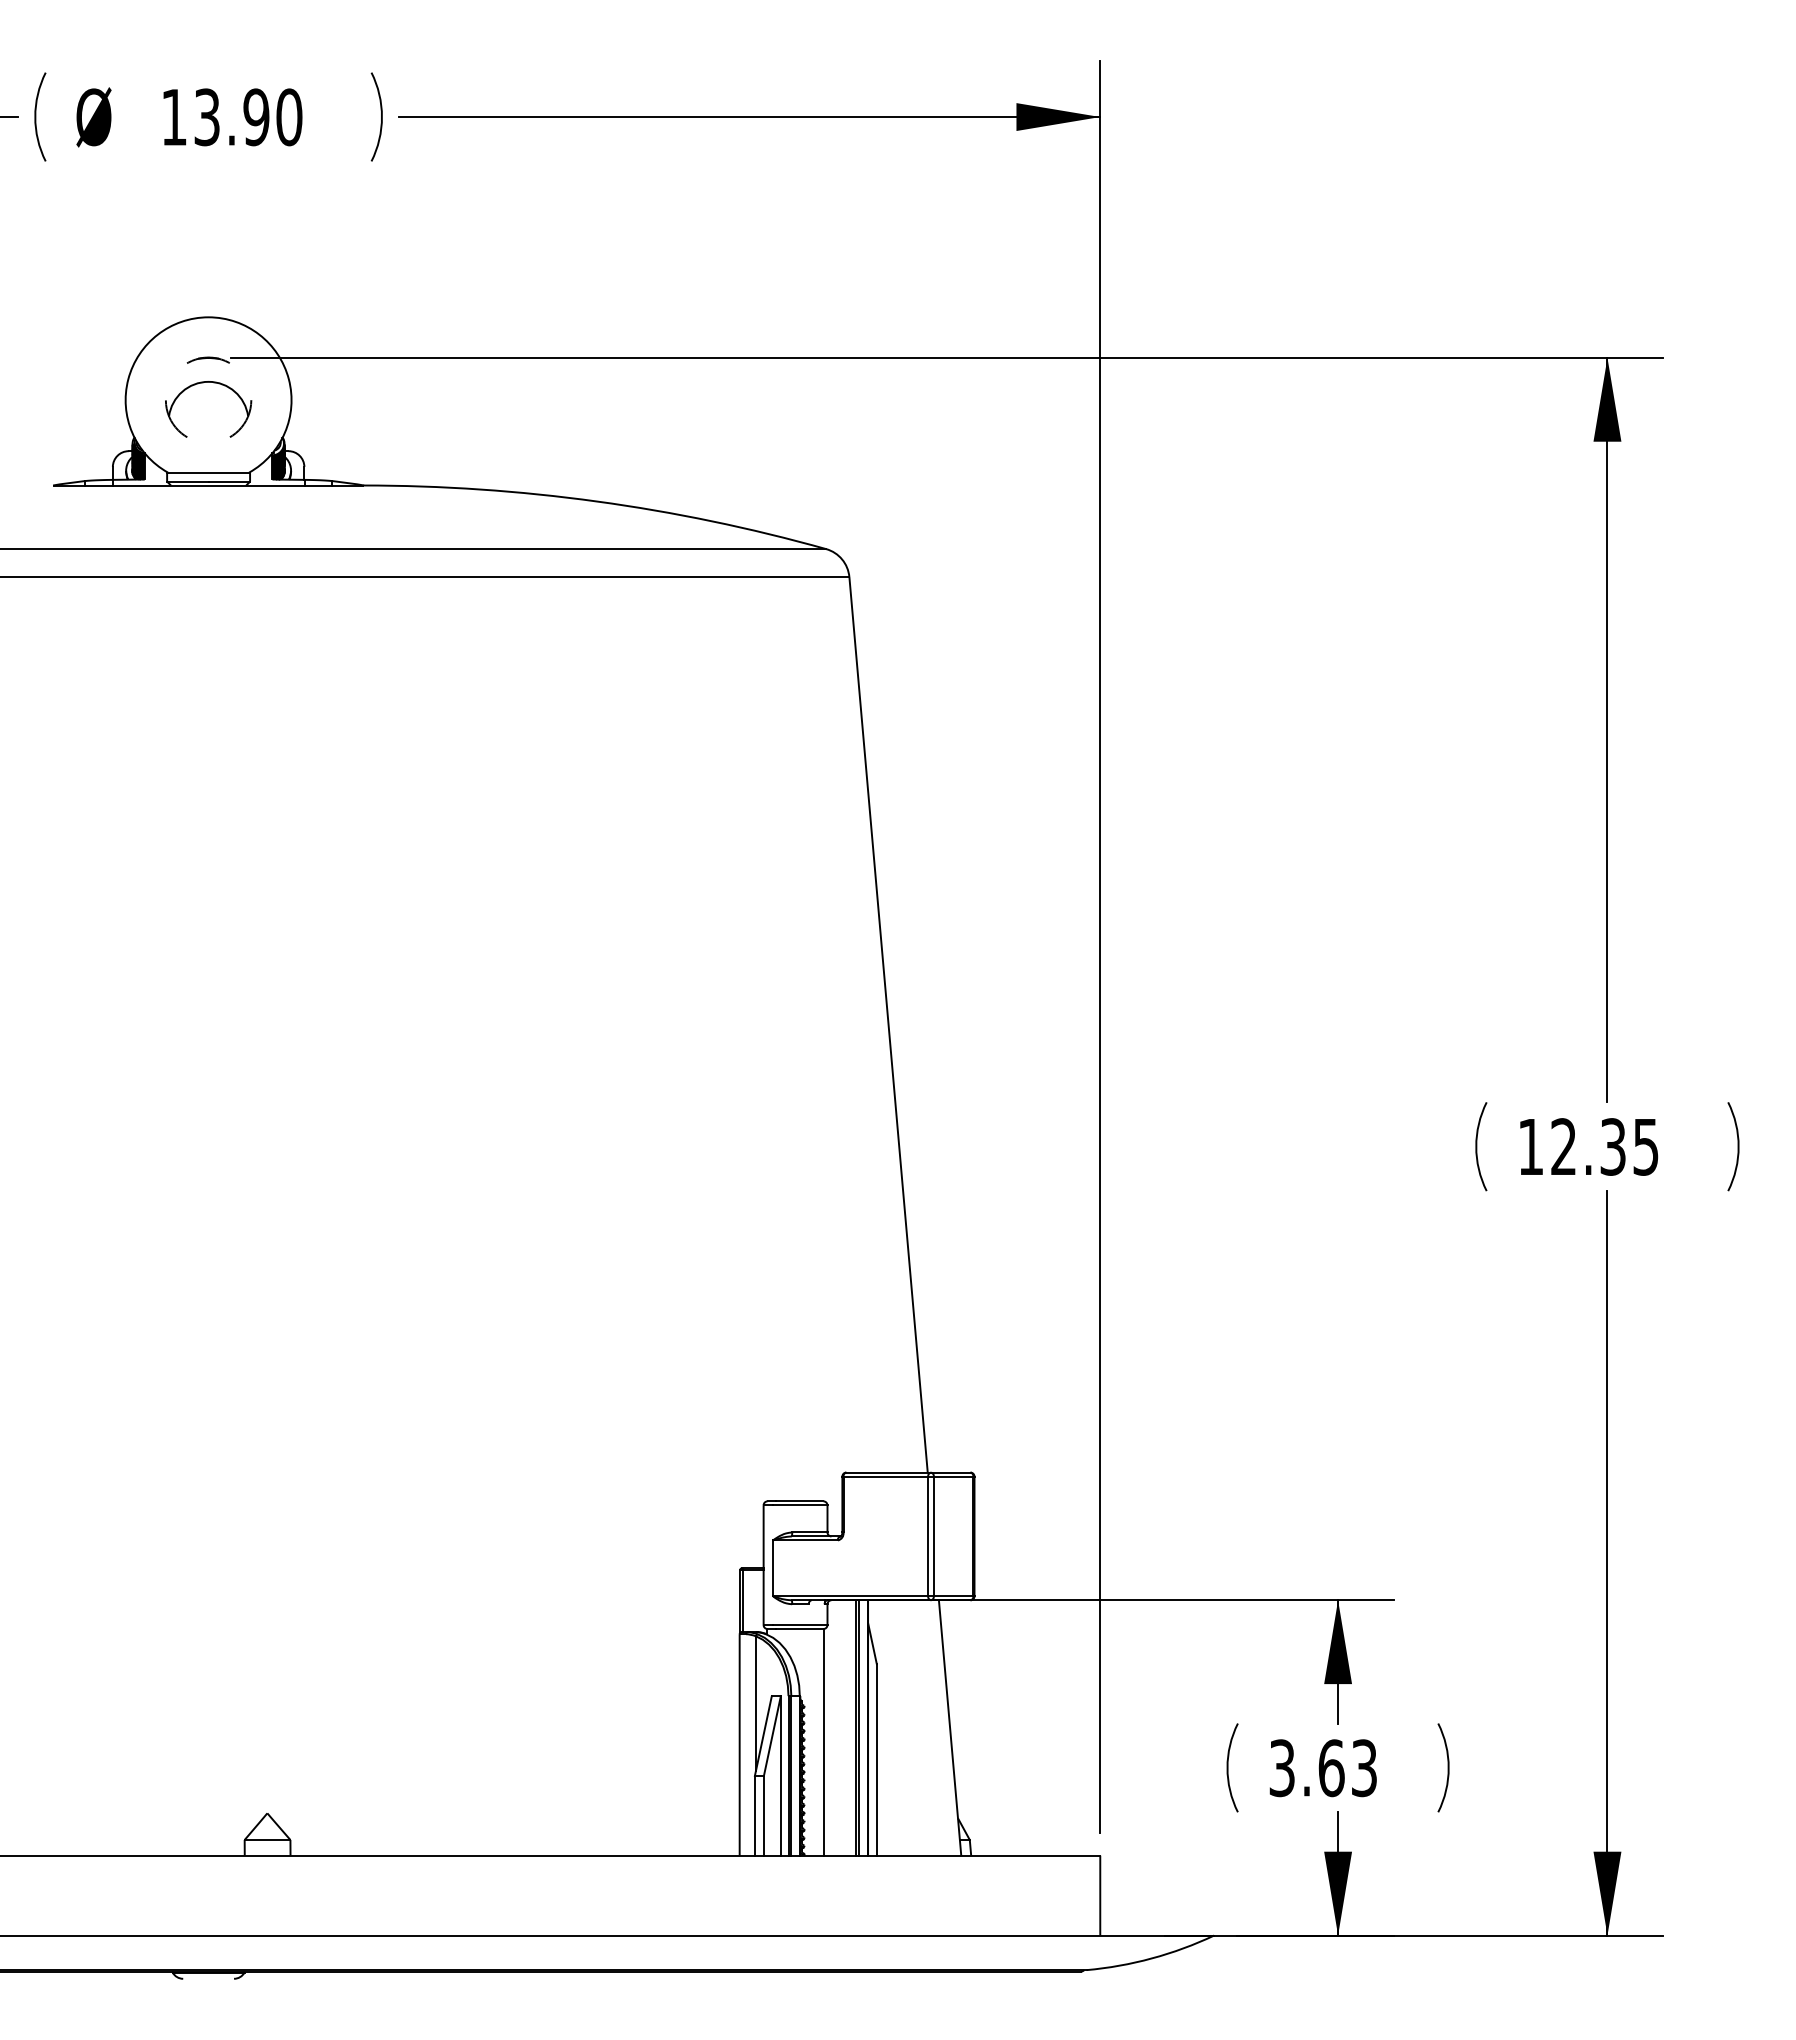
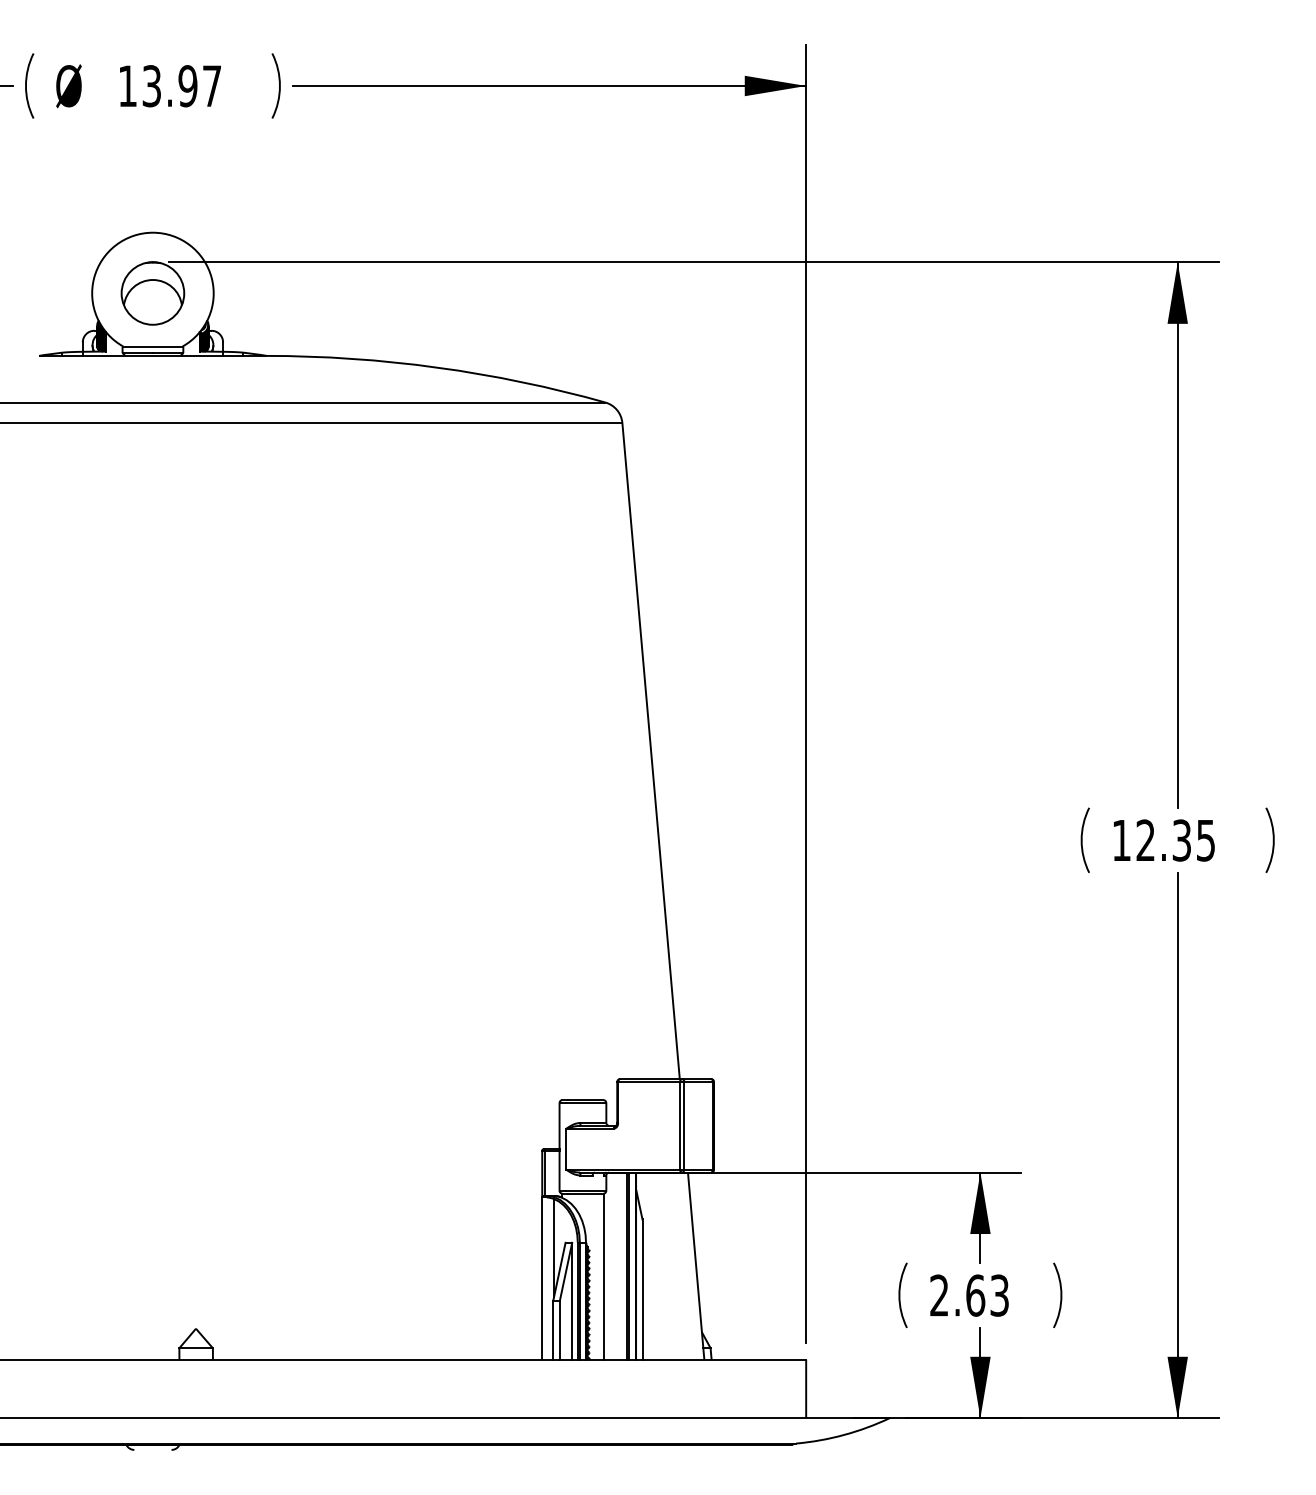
text: (289, 117) -> (212, 86), 13.90 -> 13.97
circle: (208, 400) -> (152, 293), dashed -> solid
text: (1281, 1768) -> (938, 1295), 3.63 -> 2.63

